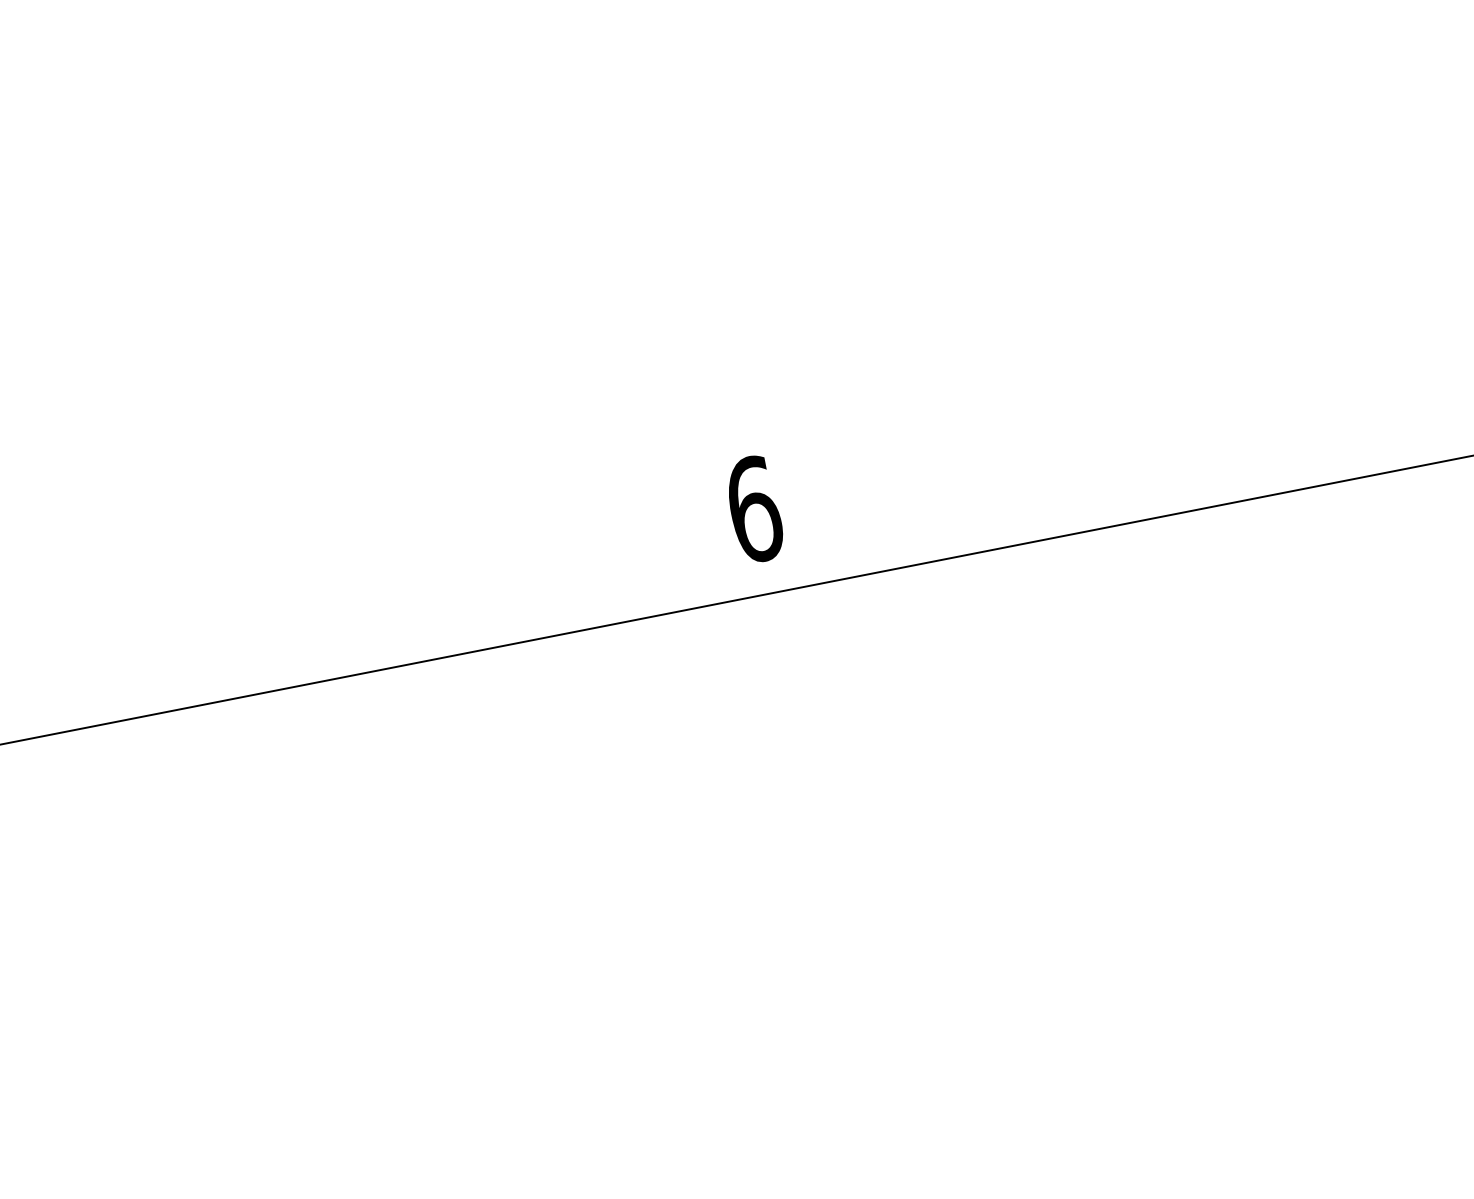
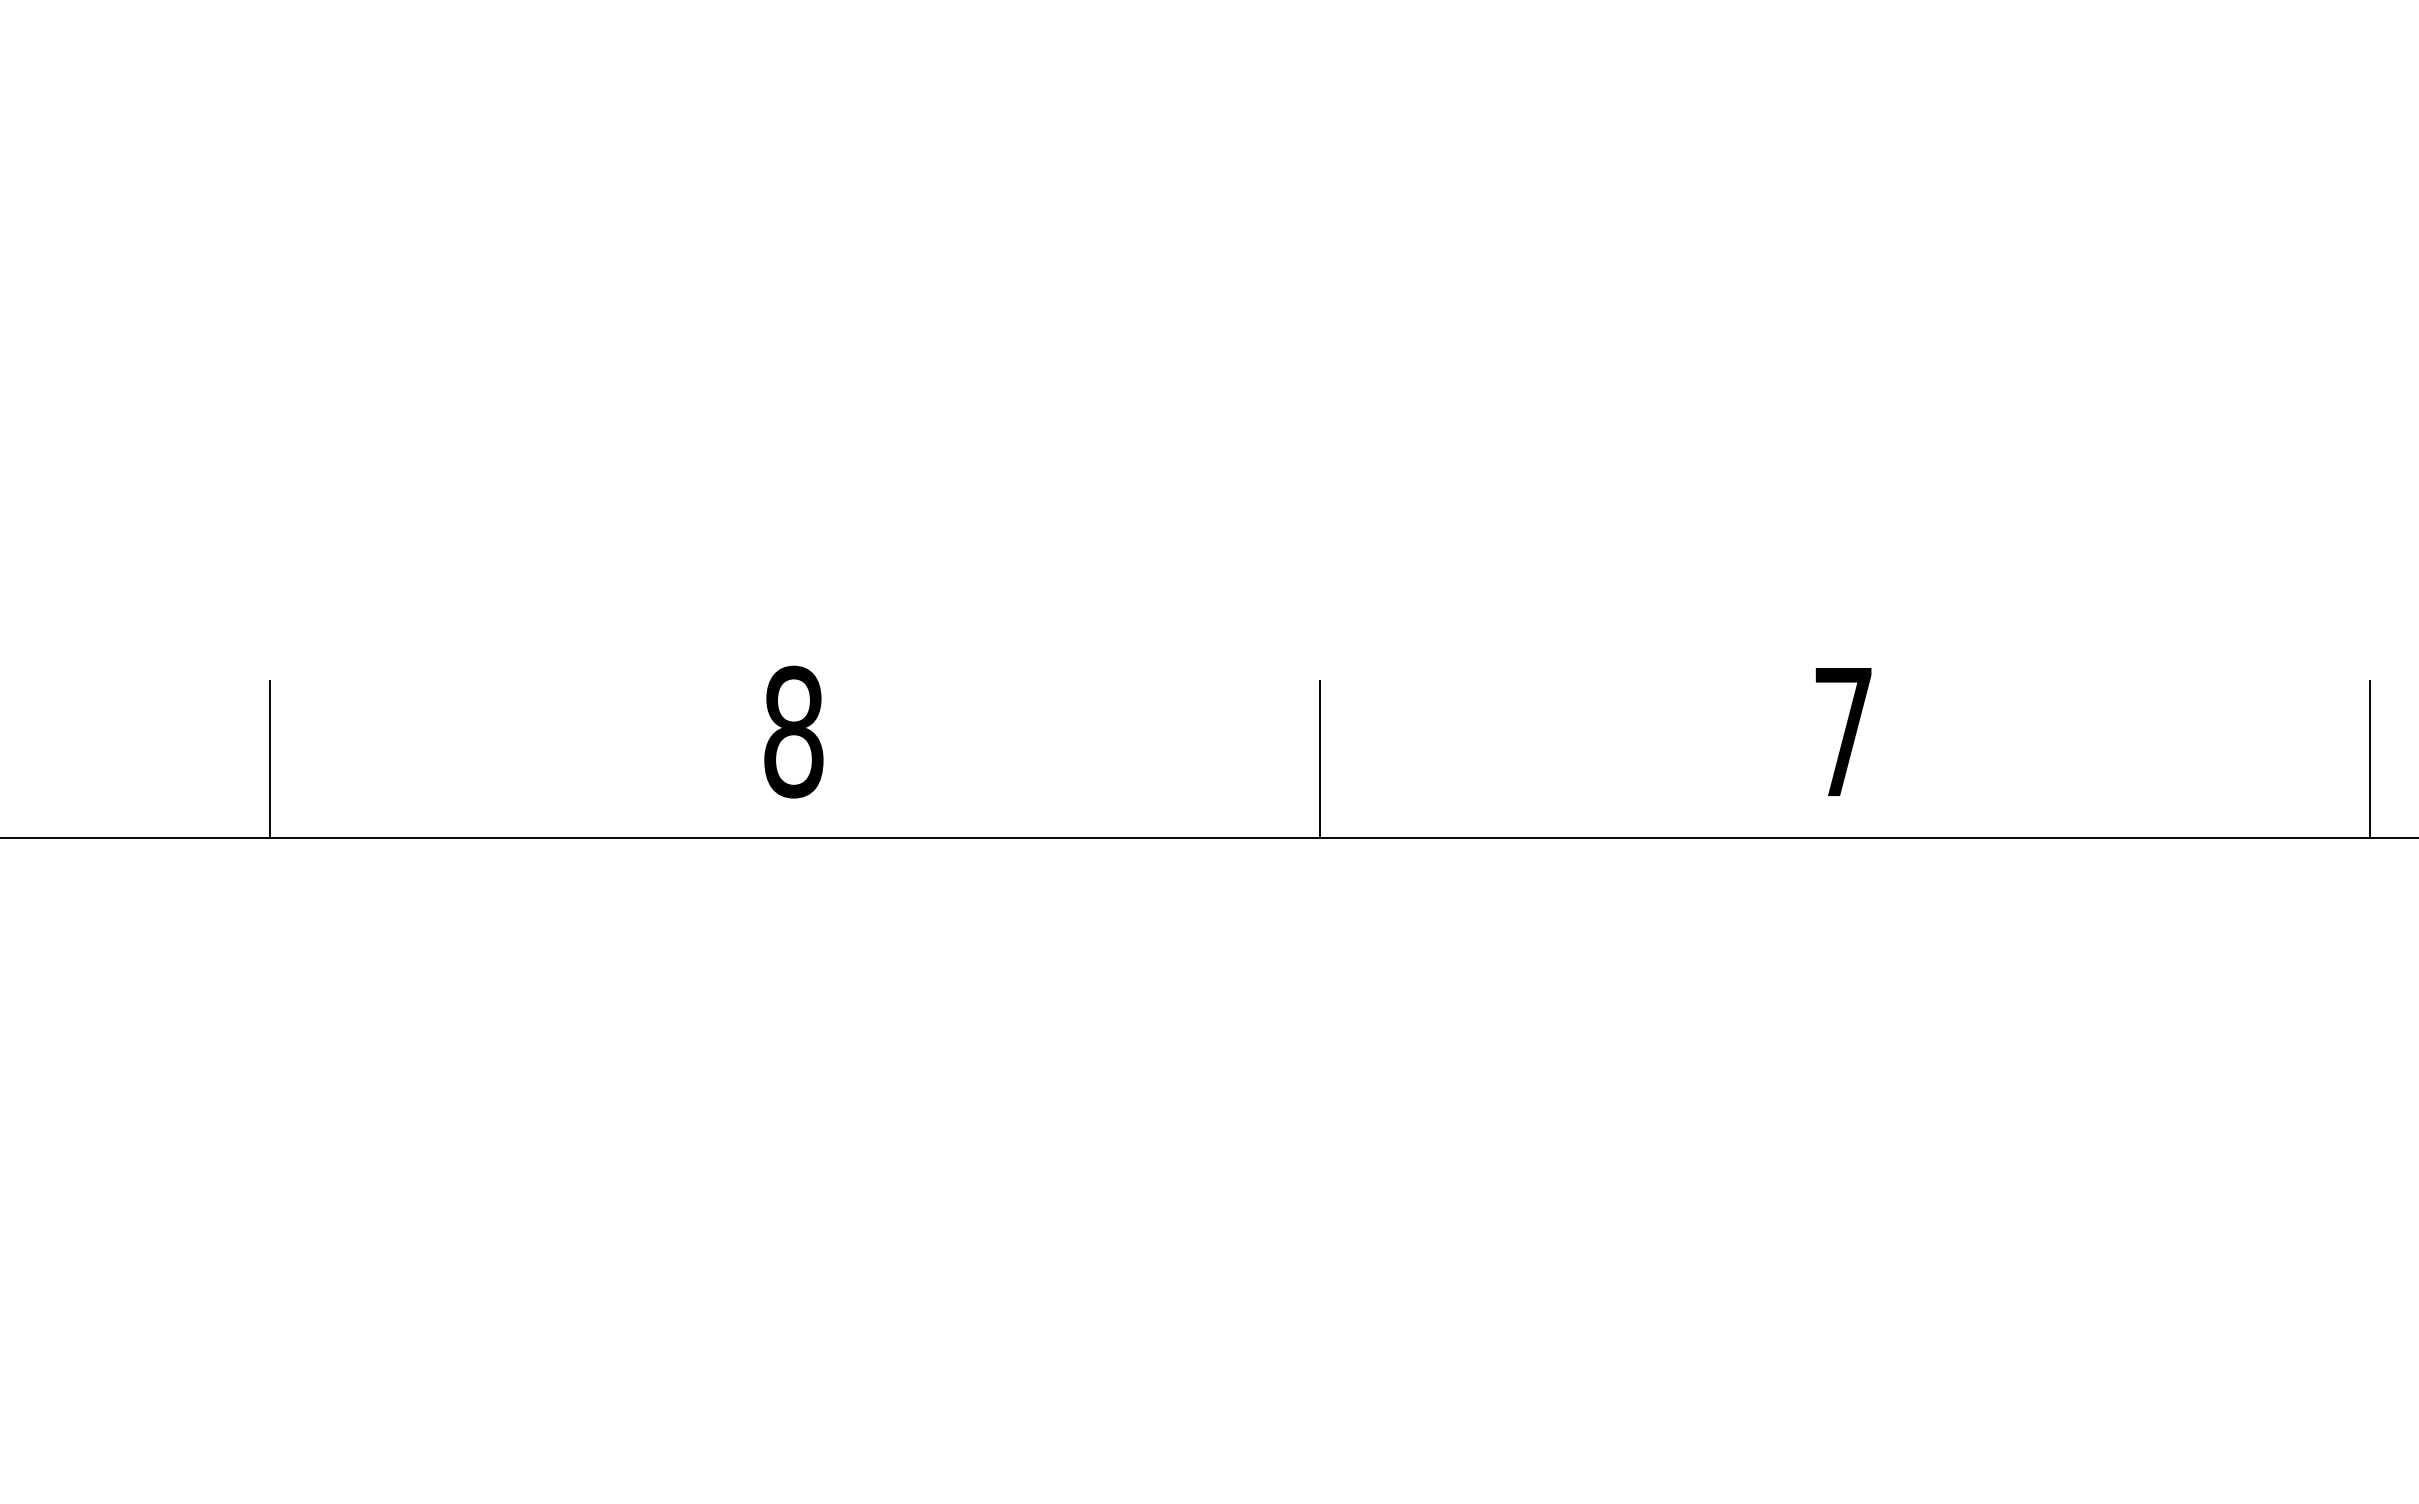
line: (1174, 449) -> (1320, 759), added
text: (754, 509) -> (794, 731), 6 -> 8
line: (345, 612) -> (270, 759), added

